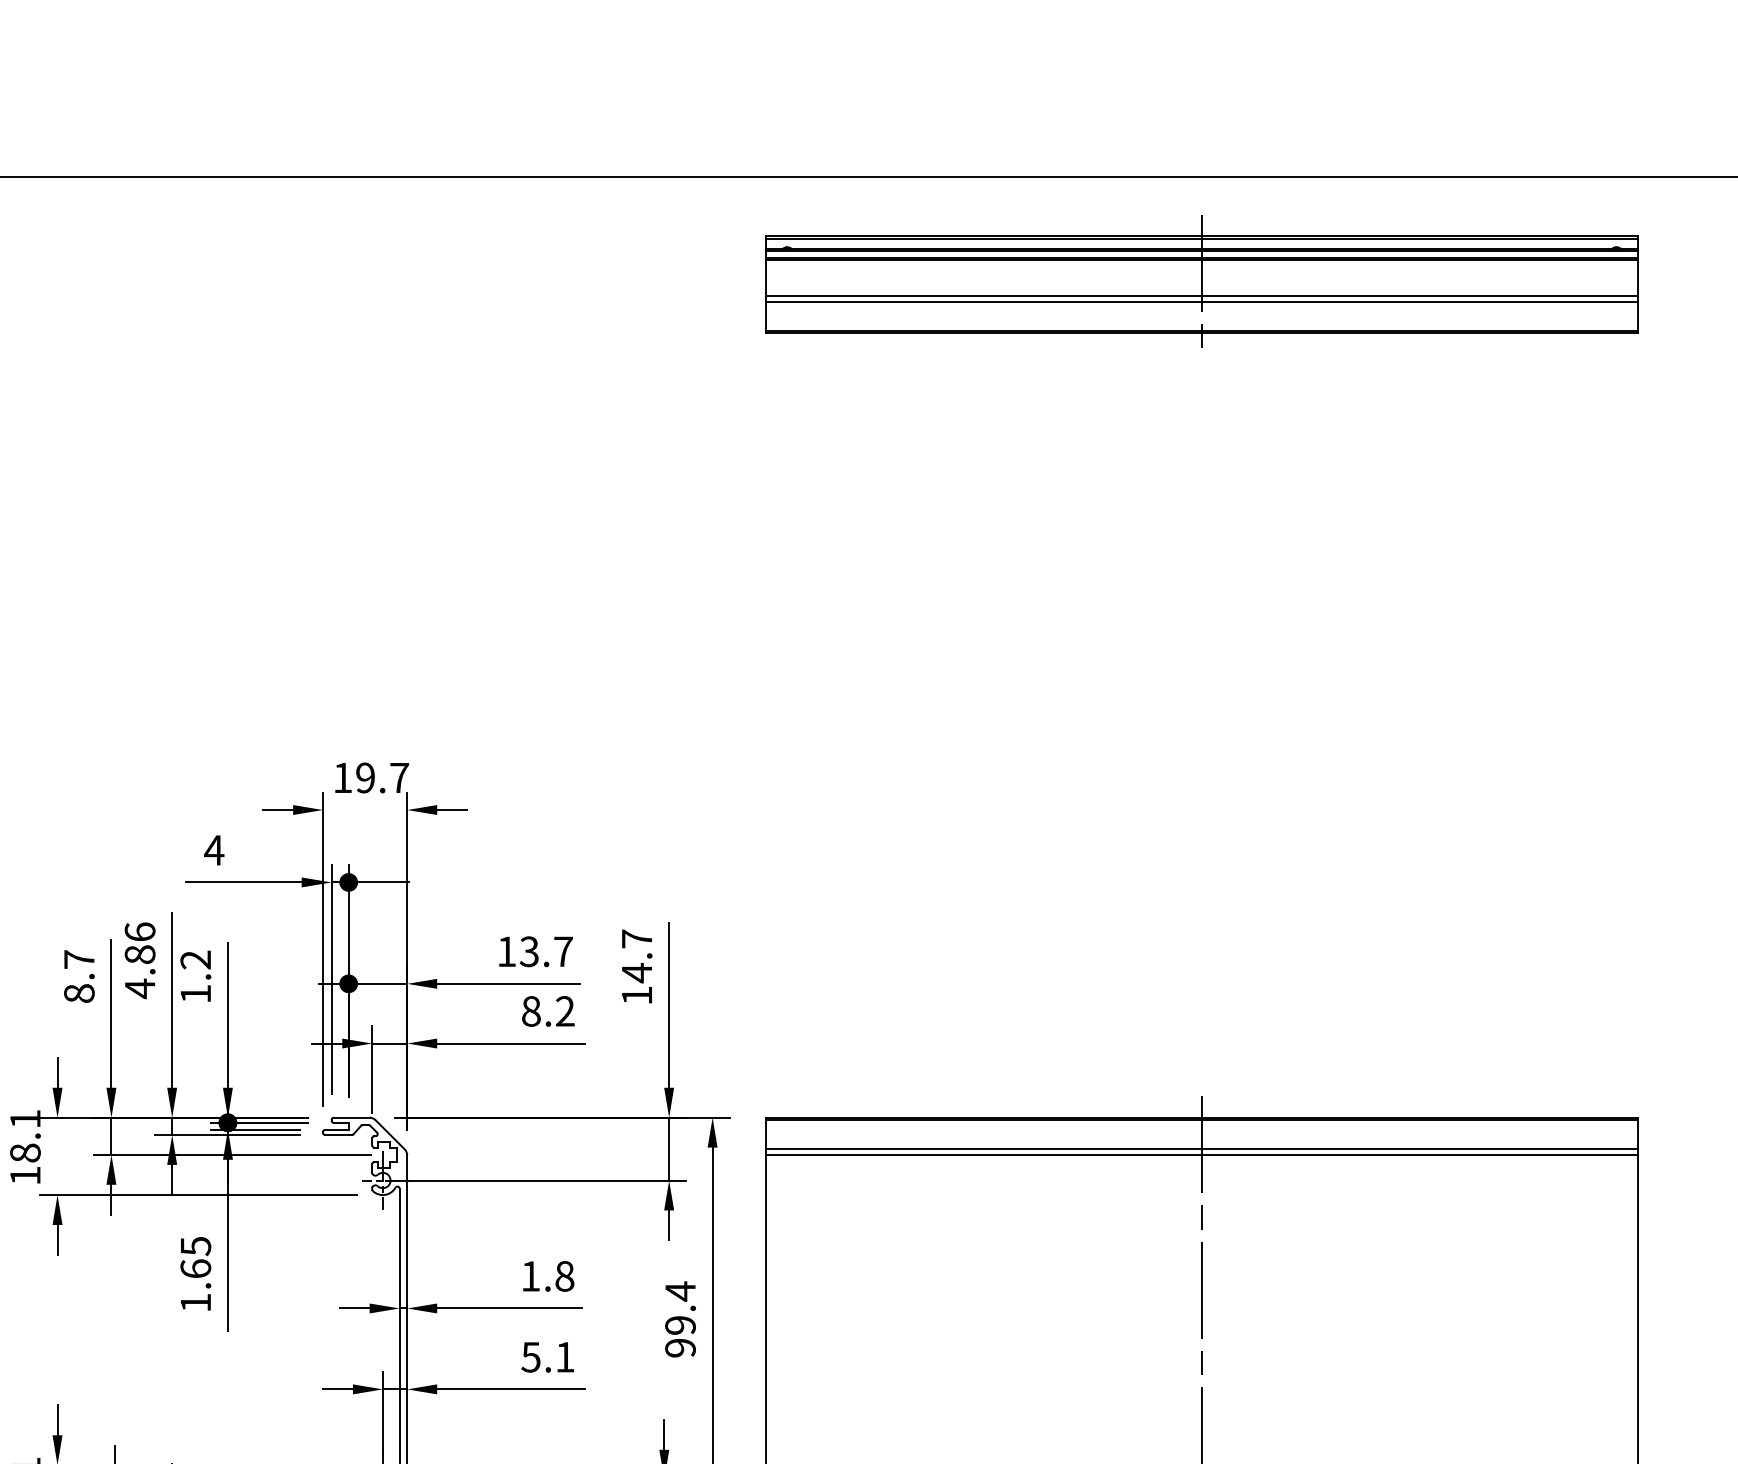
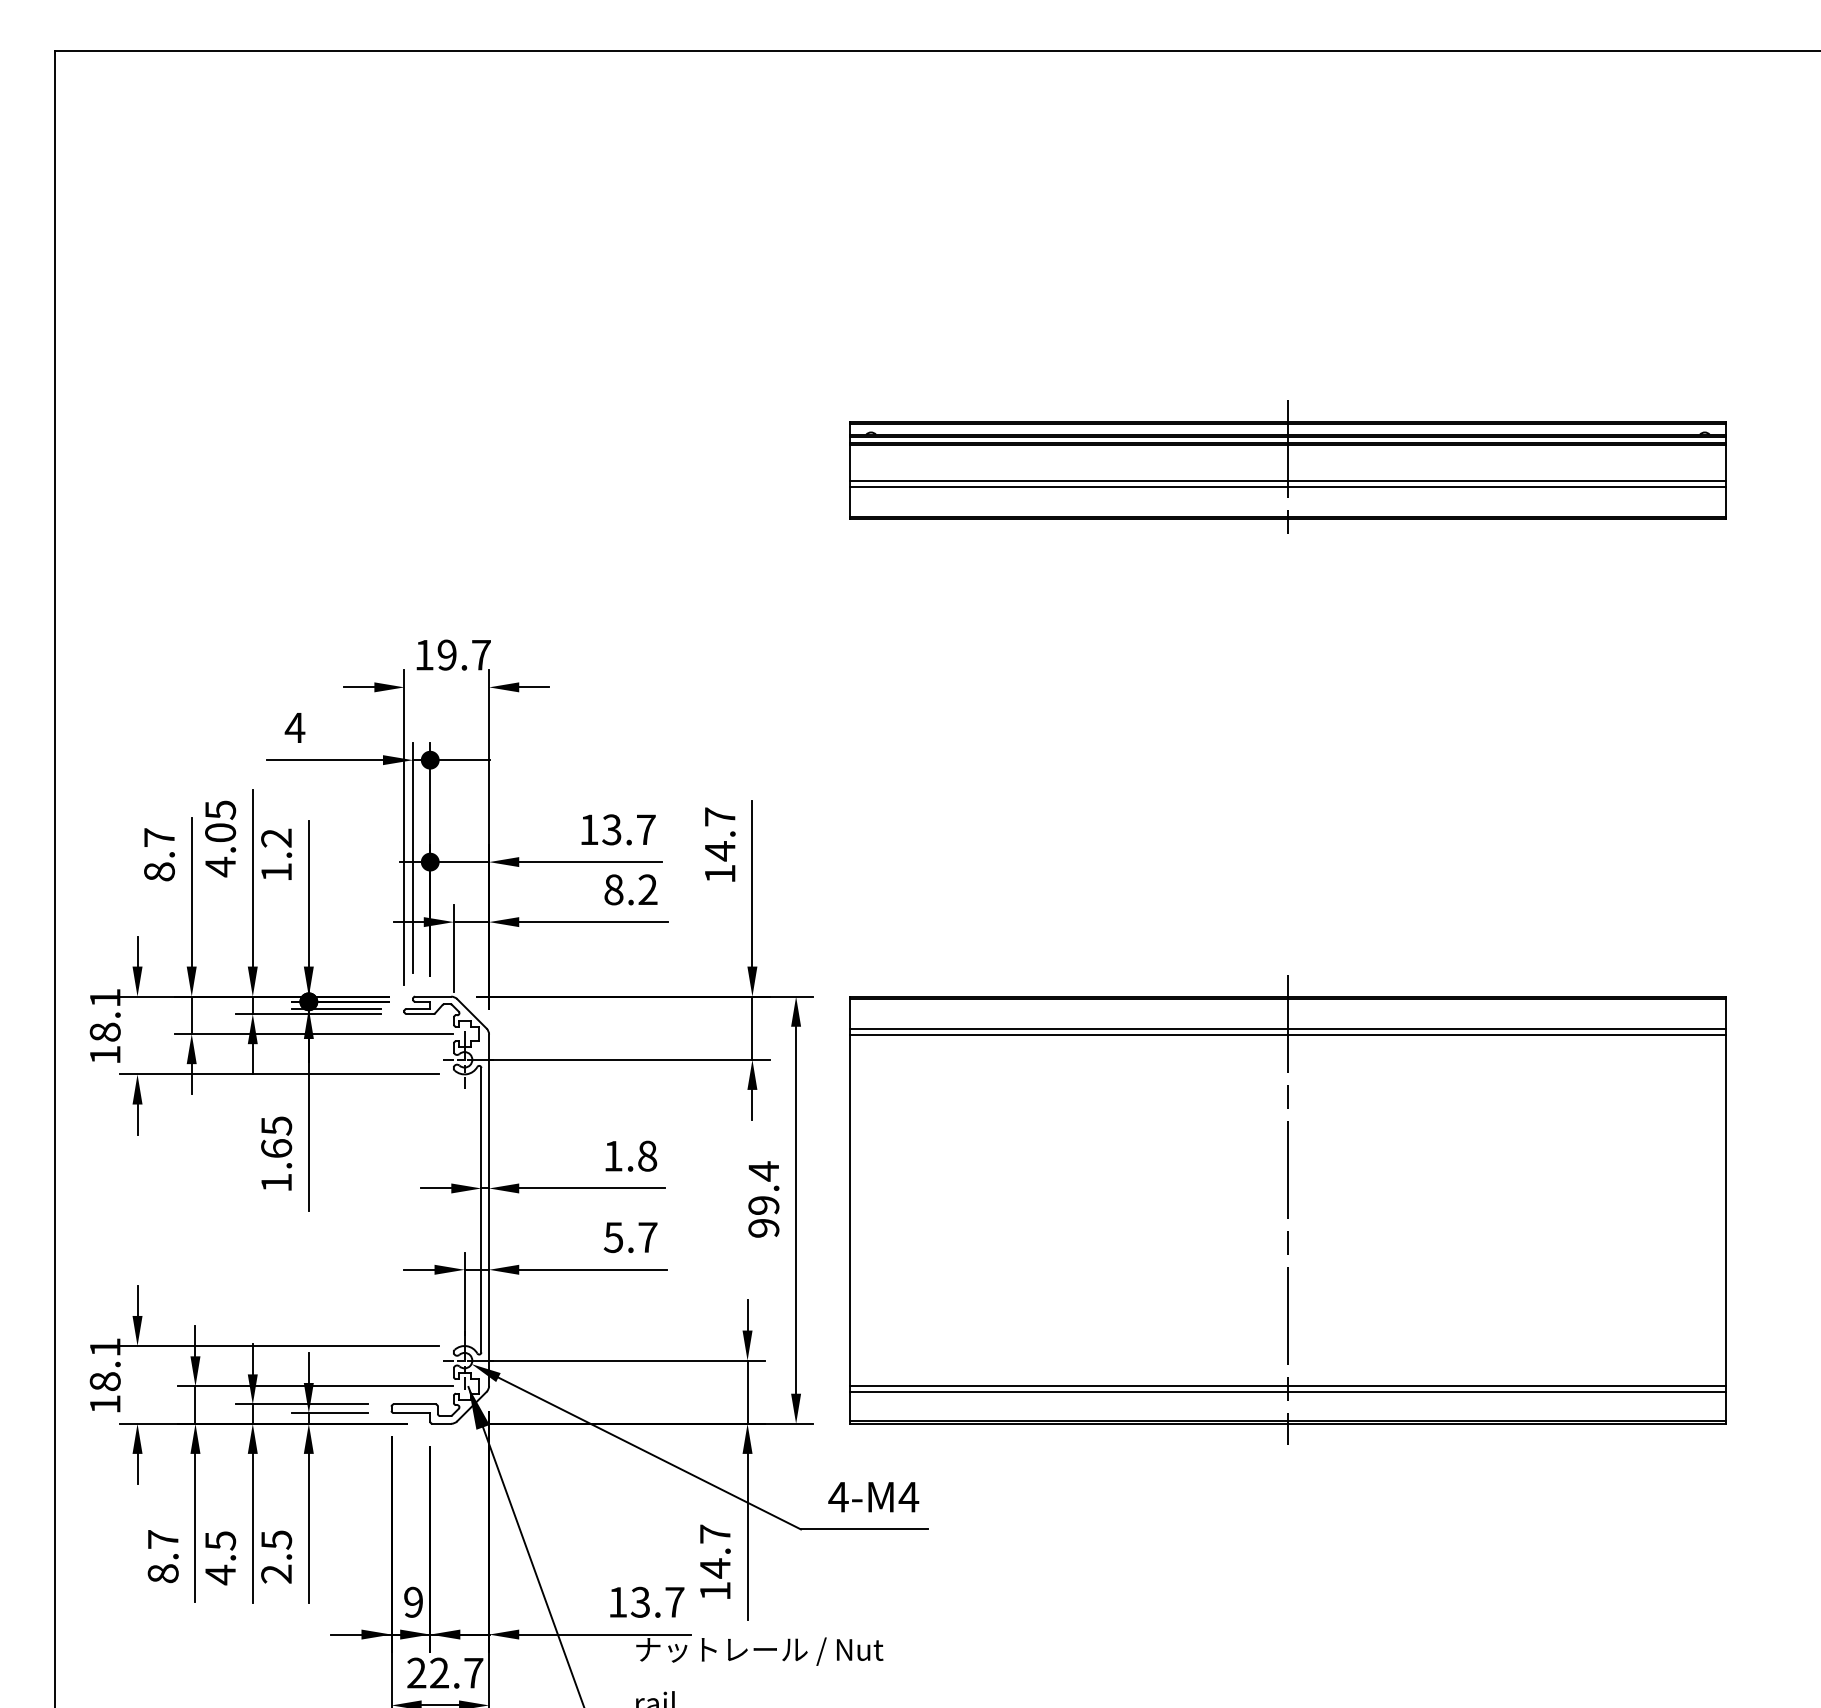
part: (1201, 280) -> (1287, 466), moved
text: (140, 943) -> (220, 821), 4.86 -> 4.05
text: (564, 1357) -> (647, 1237), 5.1 -> 5.7

